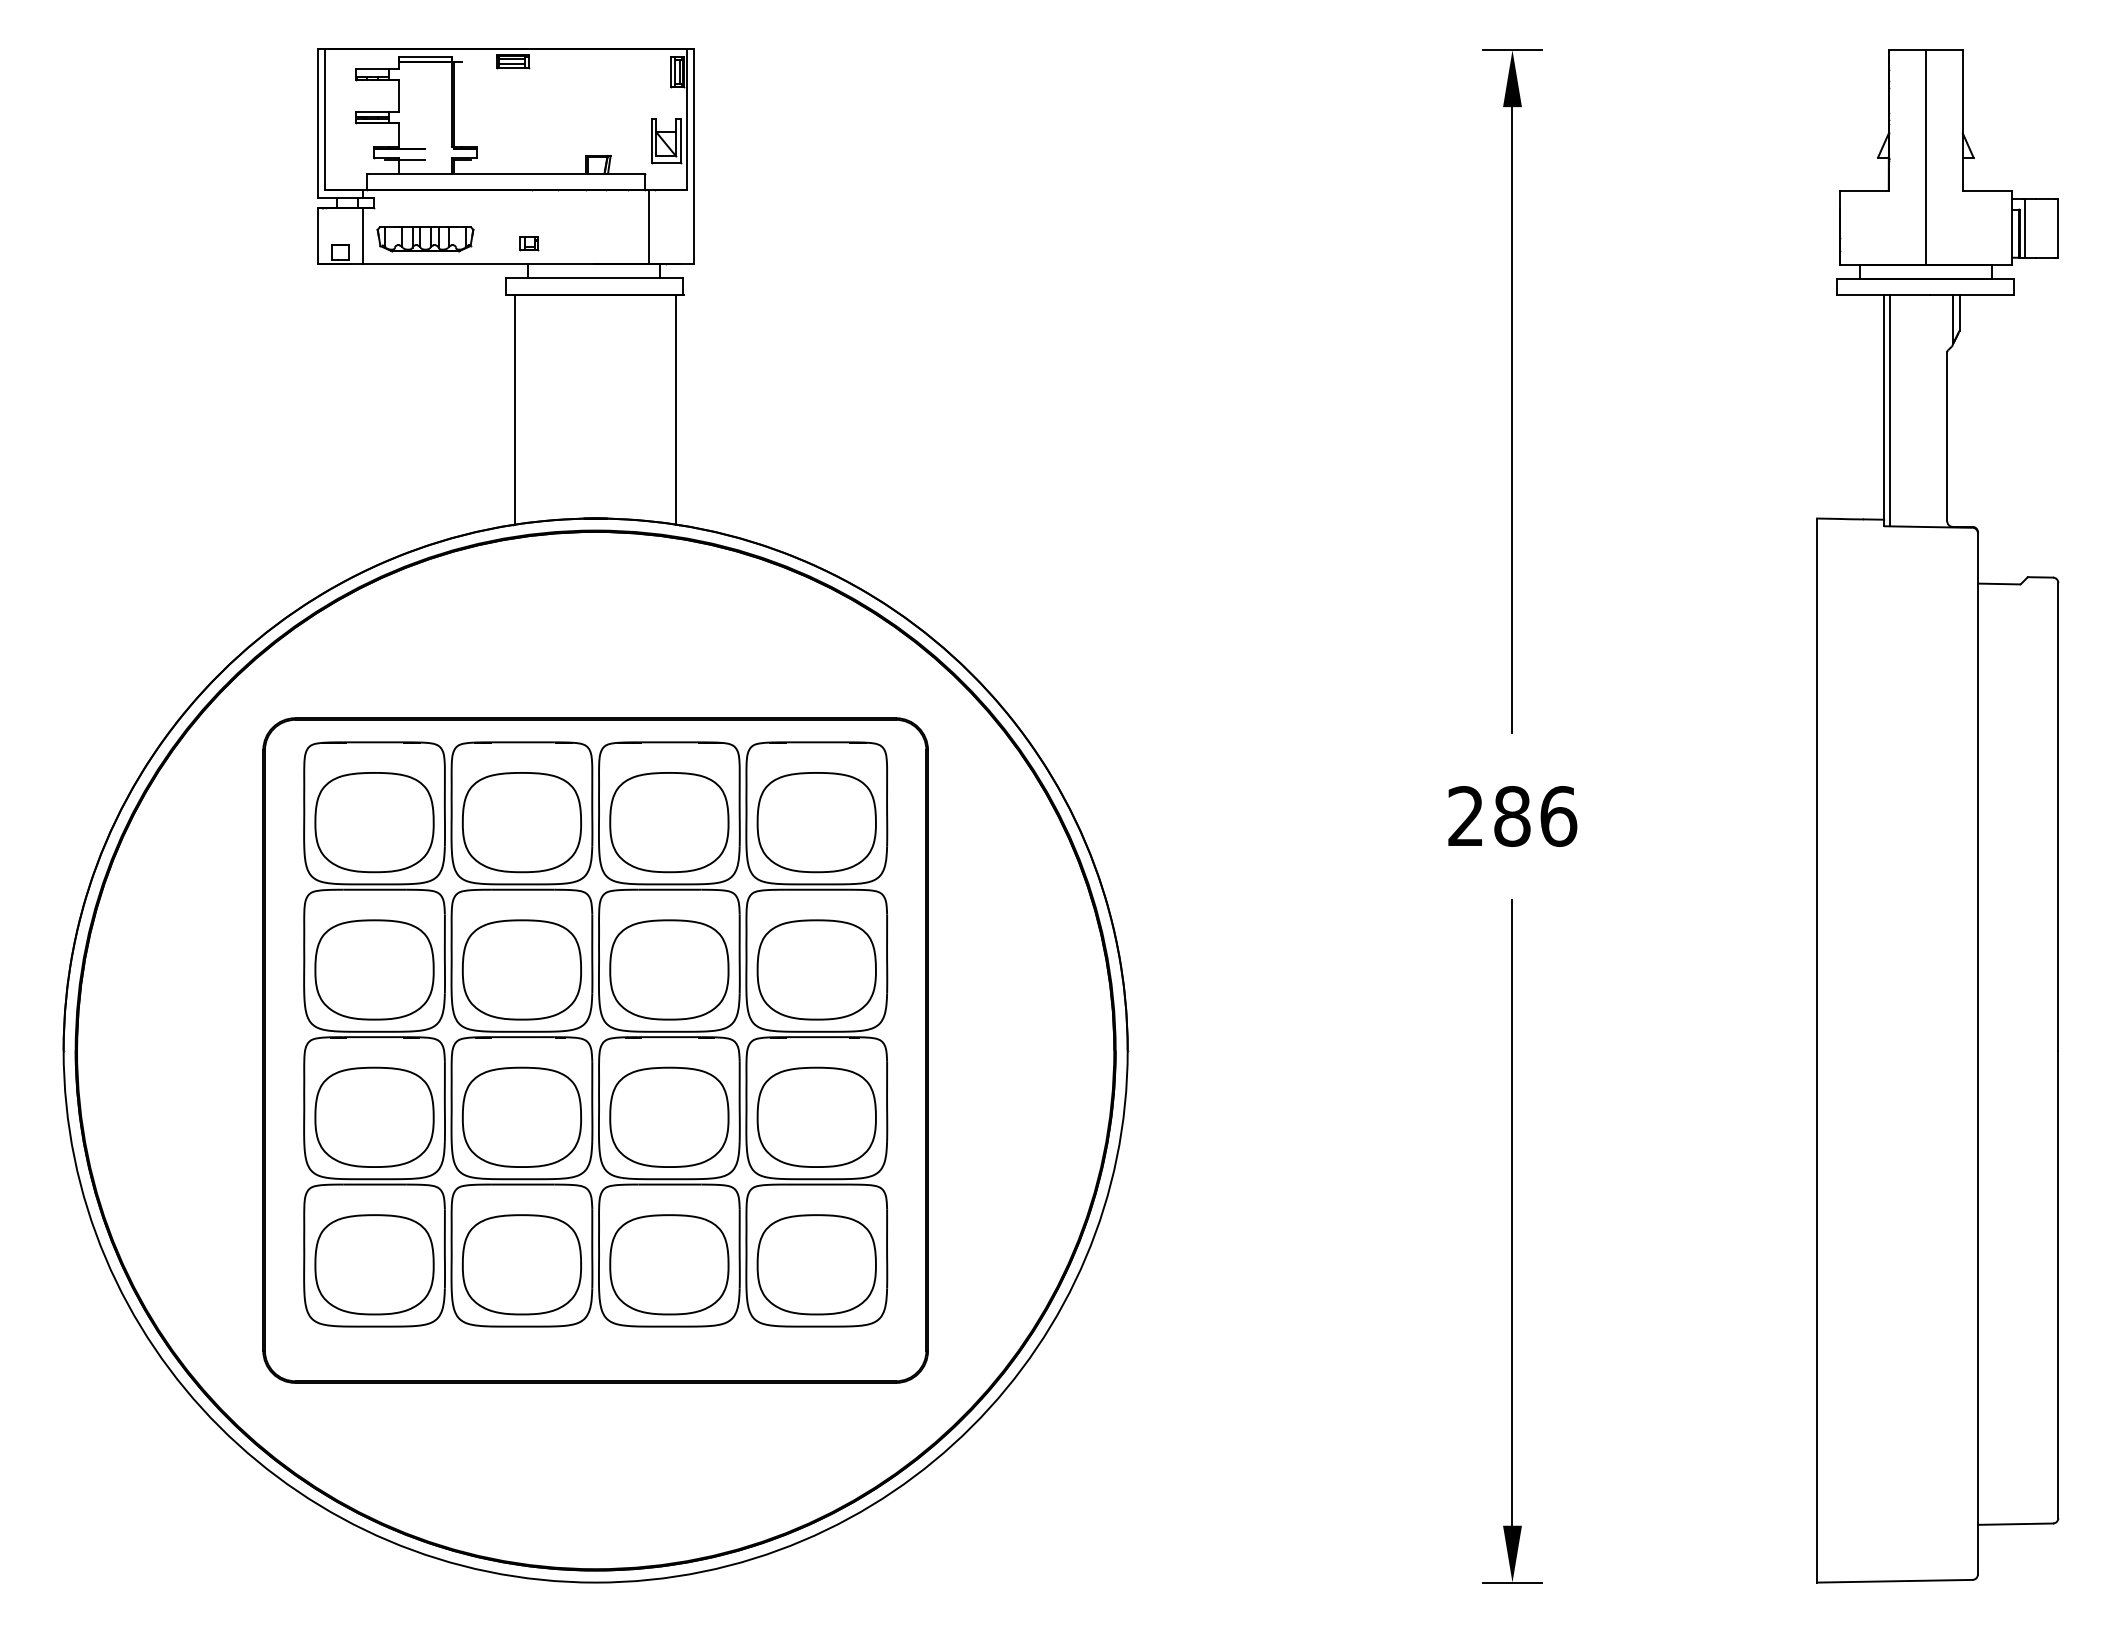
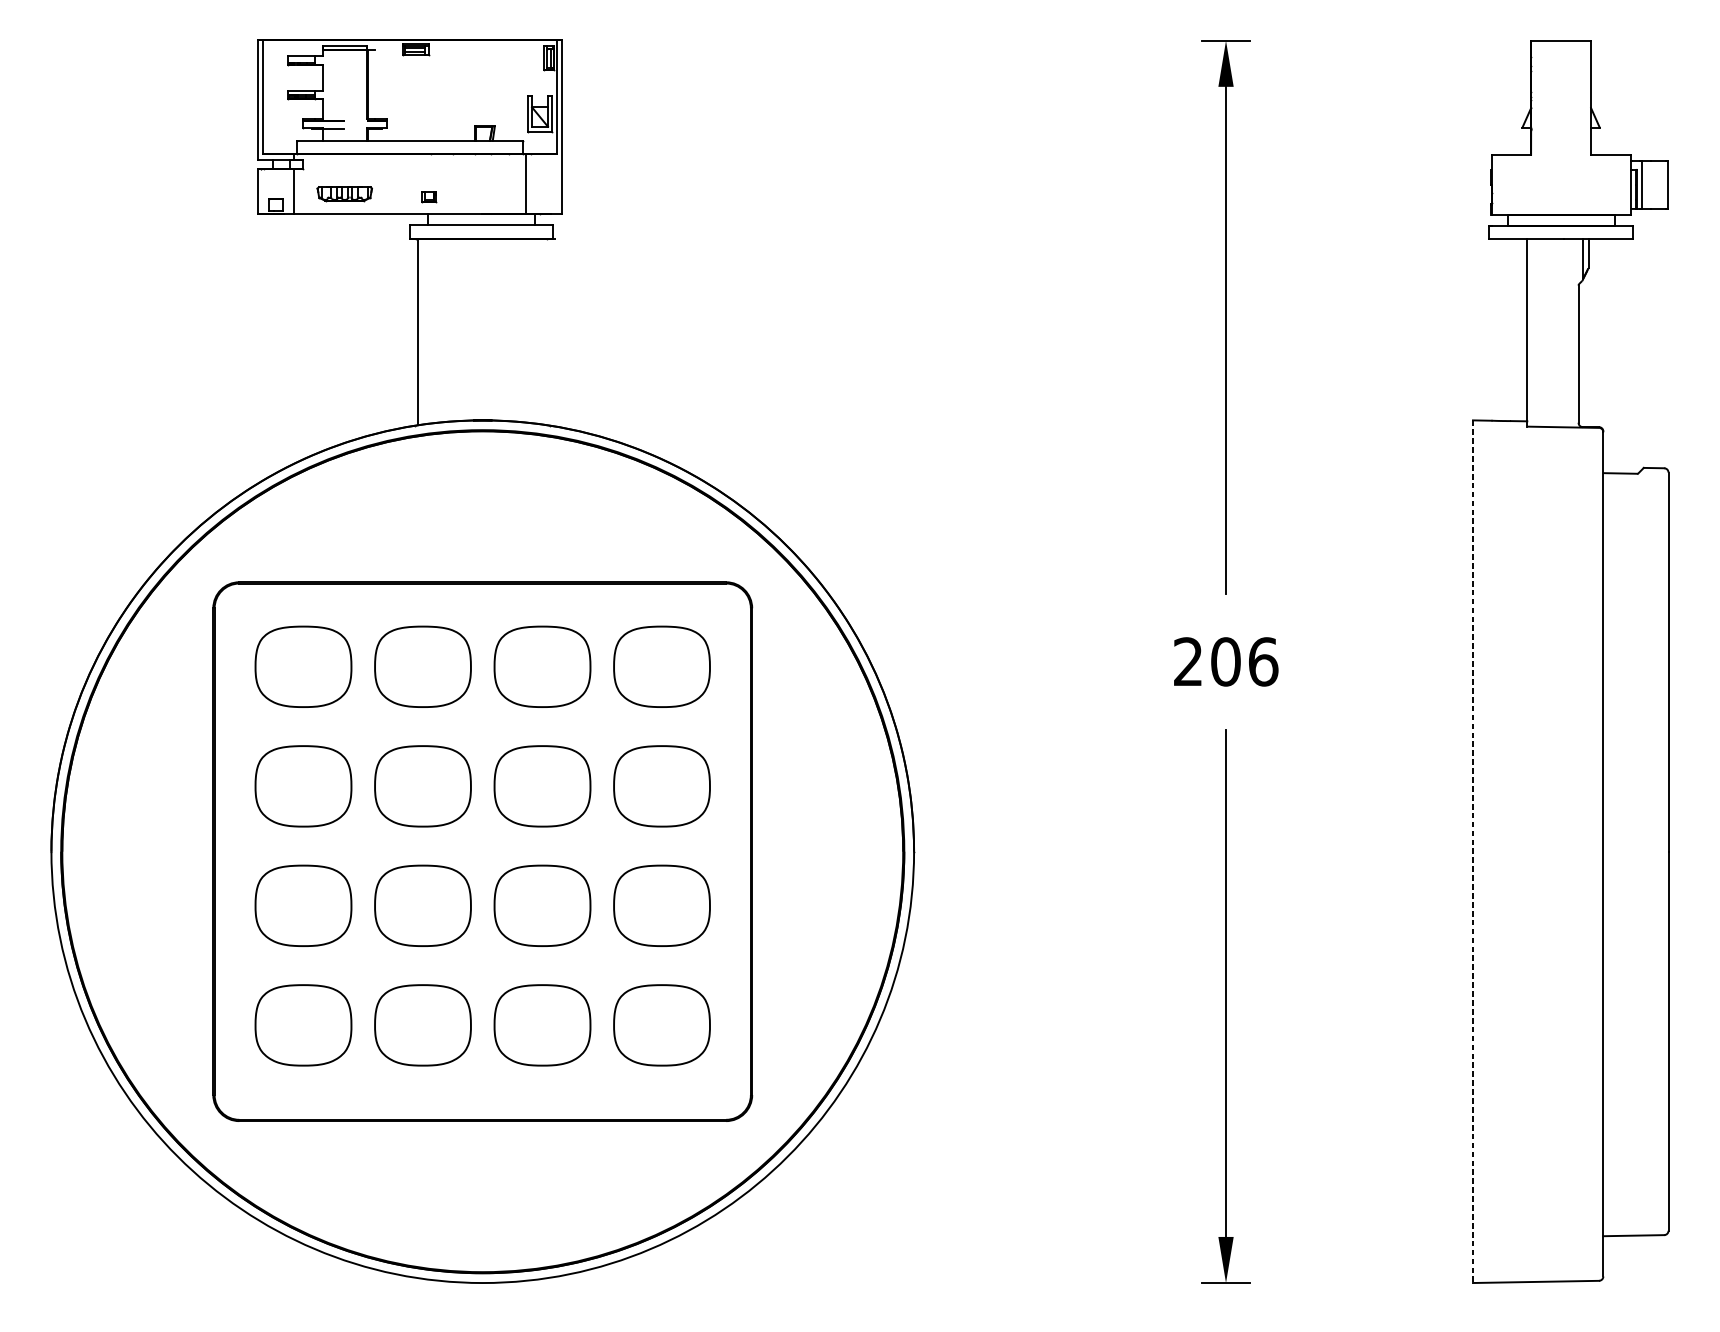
line: (1925, 157) -> (1560, 127), removed
part: (425, 239) -> (344, 194), size x0.7
line: (676, 409) -> (548, 331), removed
line: (1890, 410) -> (1532, 332), removed
text: (1512, 816) -> (1226, 661), 286 -> 206
part: (588, 1041) -> (476, 844), removed
line: (1817, 1051) -> (1473, 852), solid -> dashed

